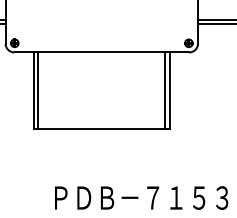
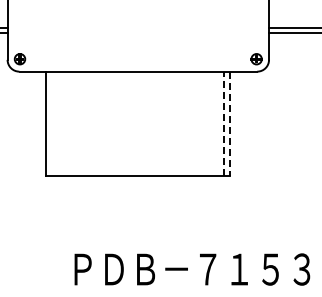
line: (37, 90) -> (51, 123), removed
line: (165, 90) -> (224, 123), solid -> dashed
line: (169, 91) -> (230, 124), solid -> dashed

